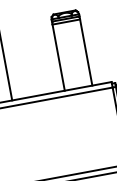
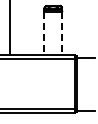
line: (86, 52) -> (62, 33), solid -> dashed
line: (58, 57) -> (44, 33), solid -> dashed

